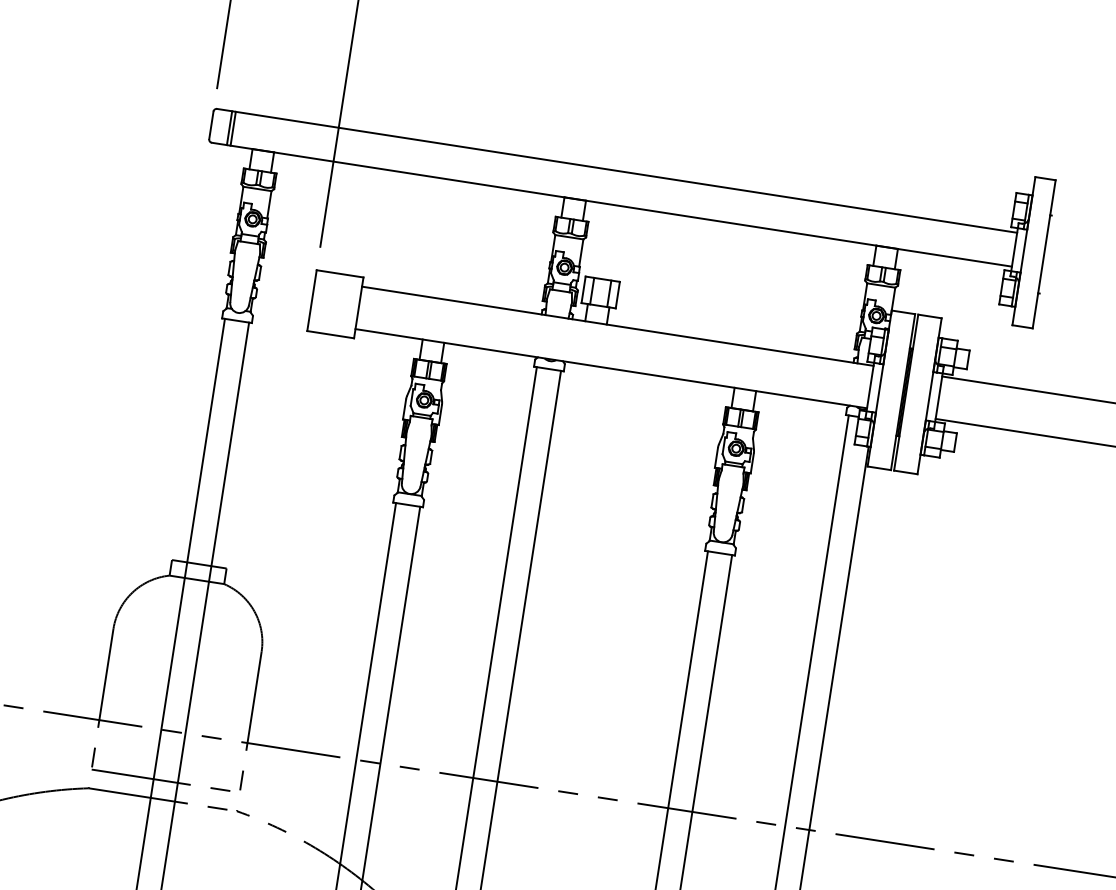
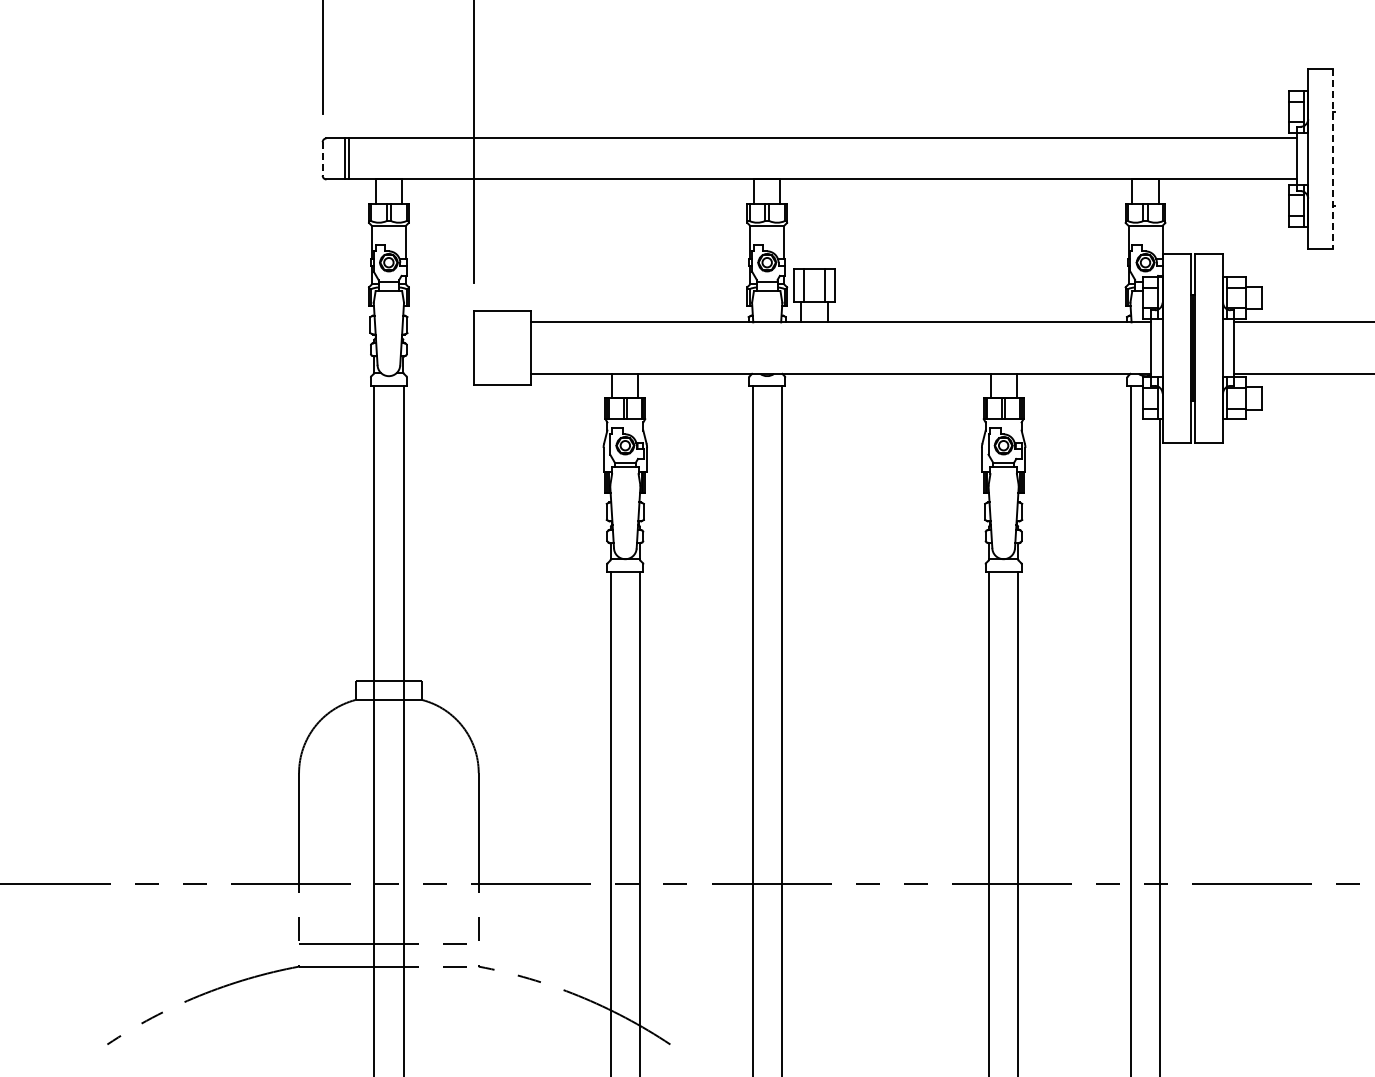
line: (211, 124) -> (322, 158), solid -> dashed
line: (1044, 253) -> (1332, 158), solid -> dashed

